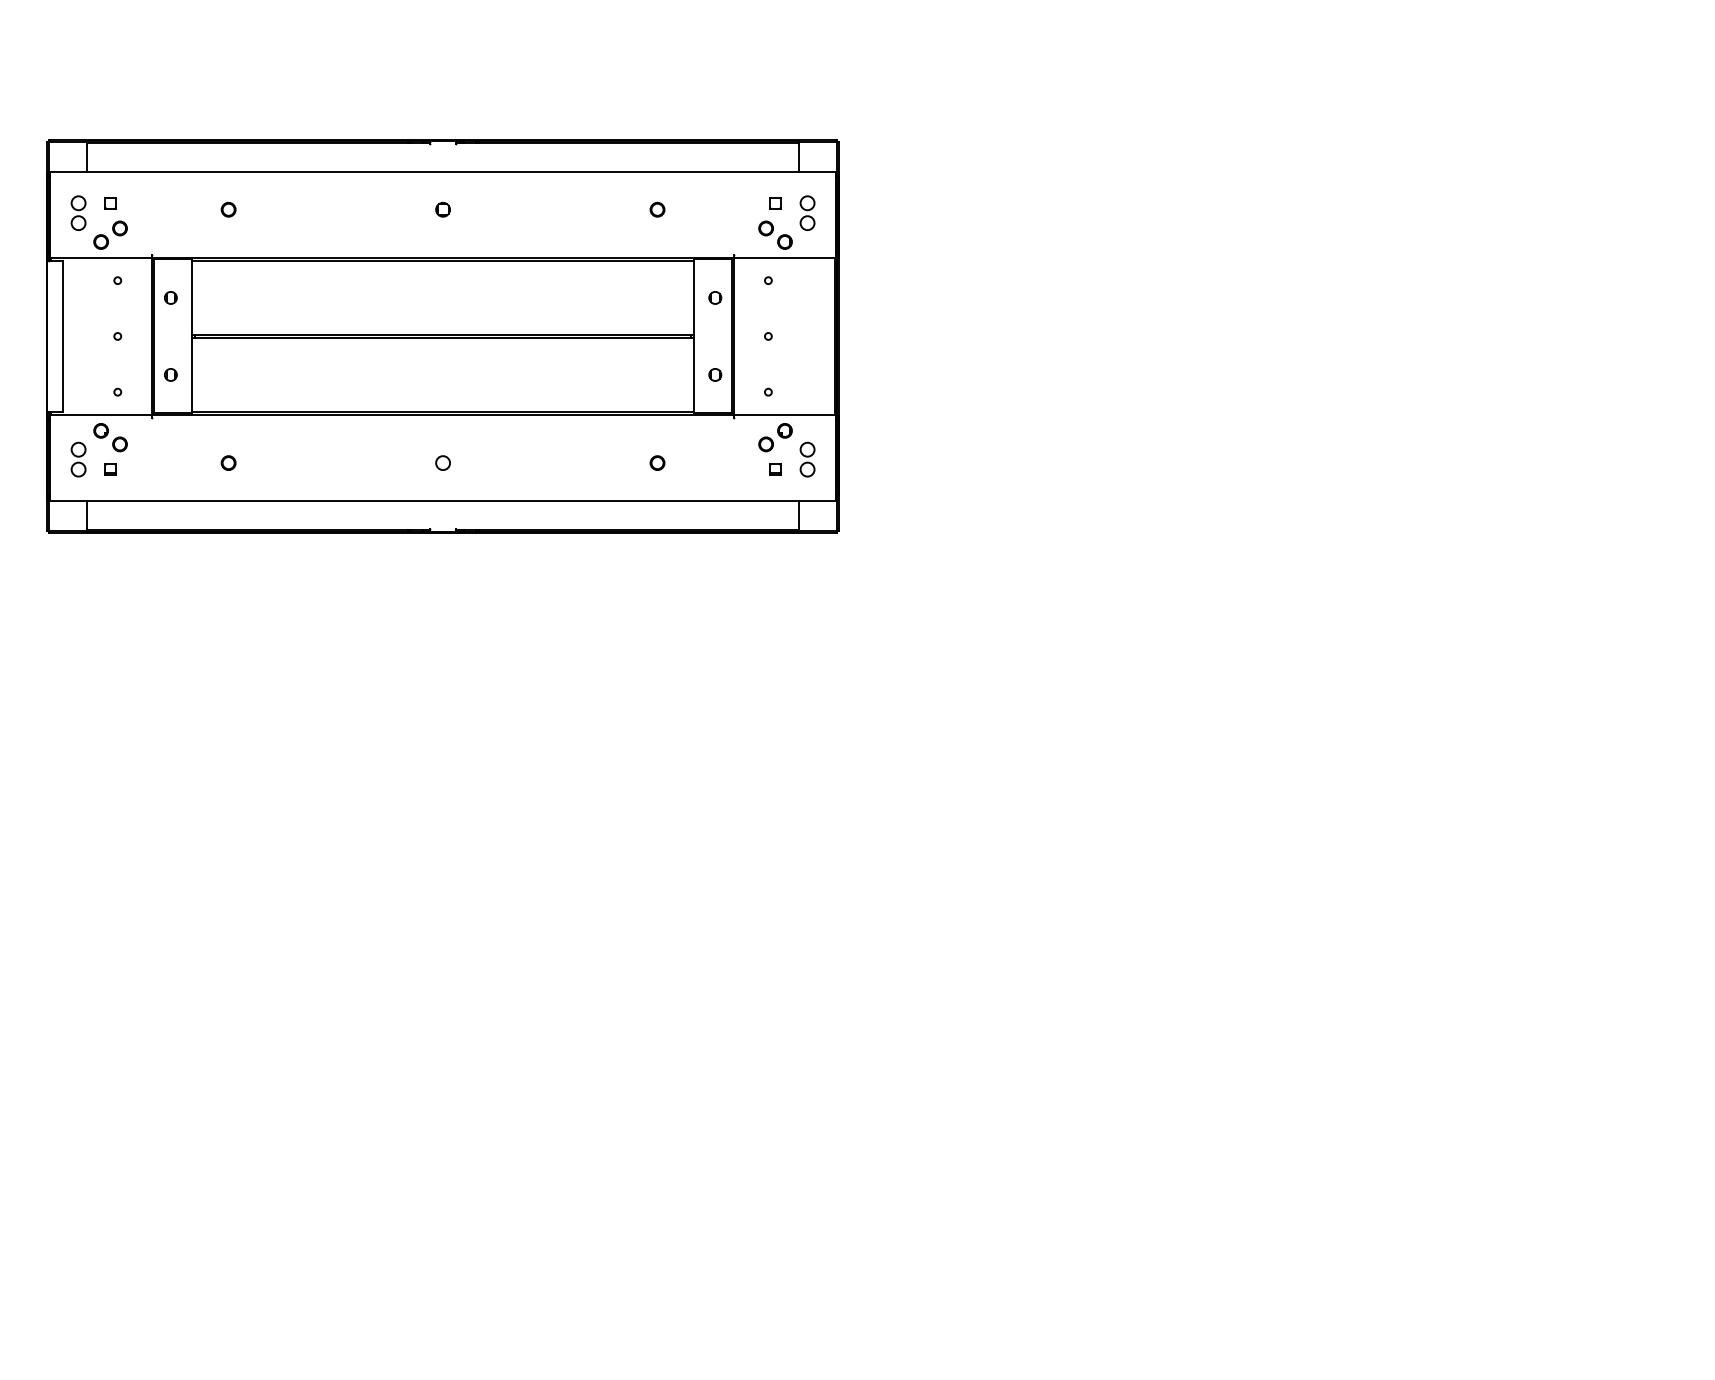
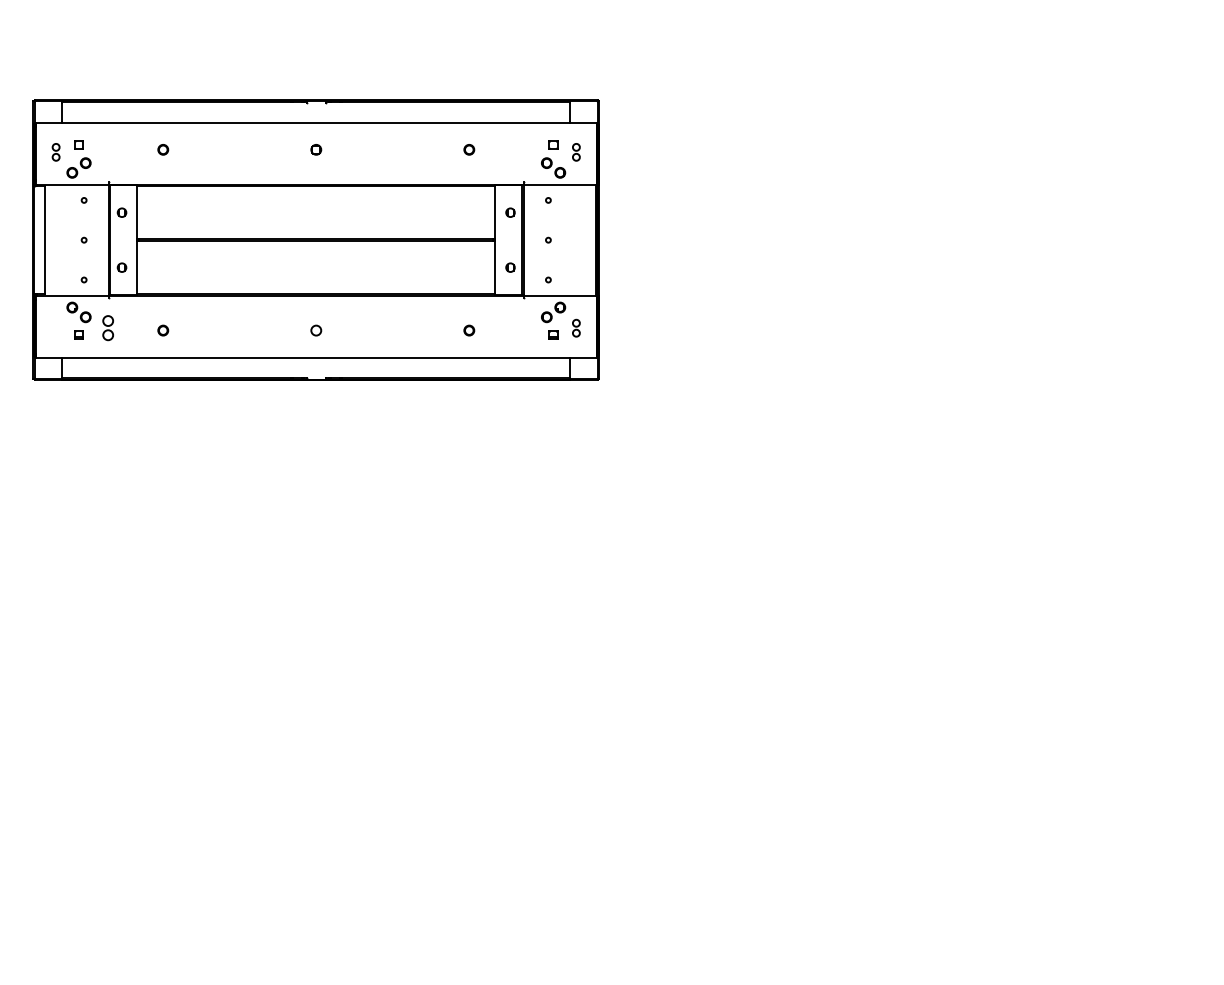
part: (77, 213) -> (55, 152), size x0.7
part: (807, 213) -> (576, 152), size x0.7
part: (77, 460) -> (107, 328), moved
part: (807, 460) -> (576, 328), size x0.7

